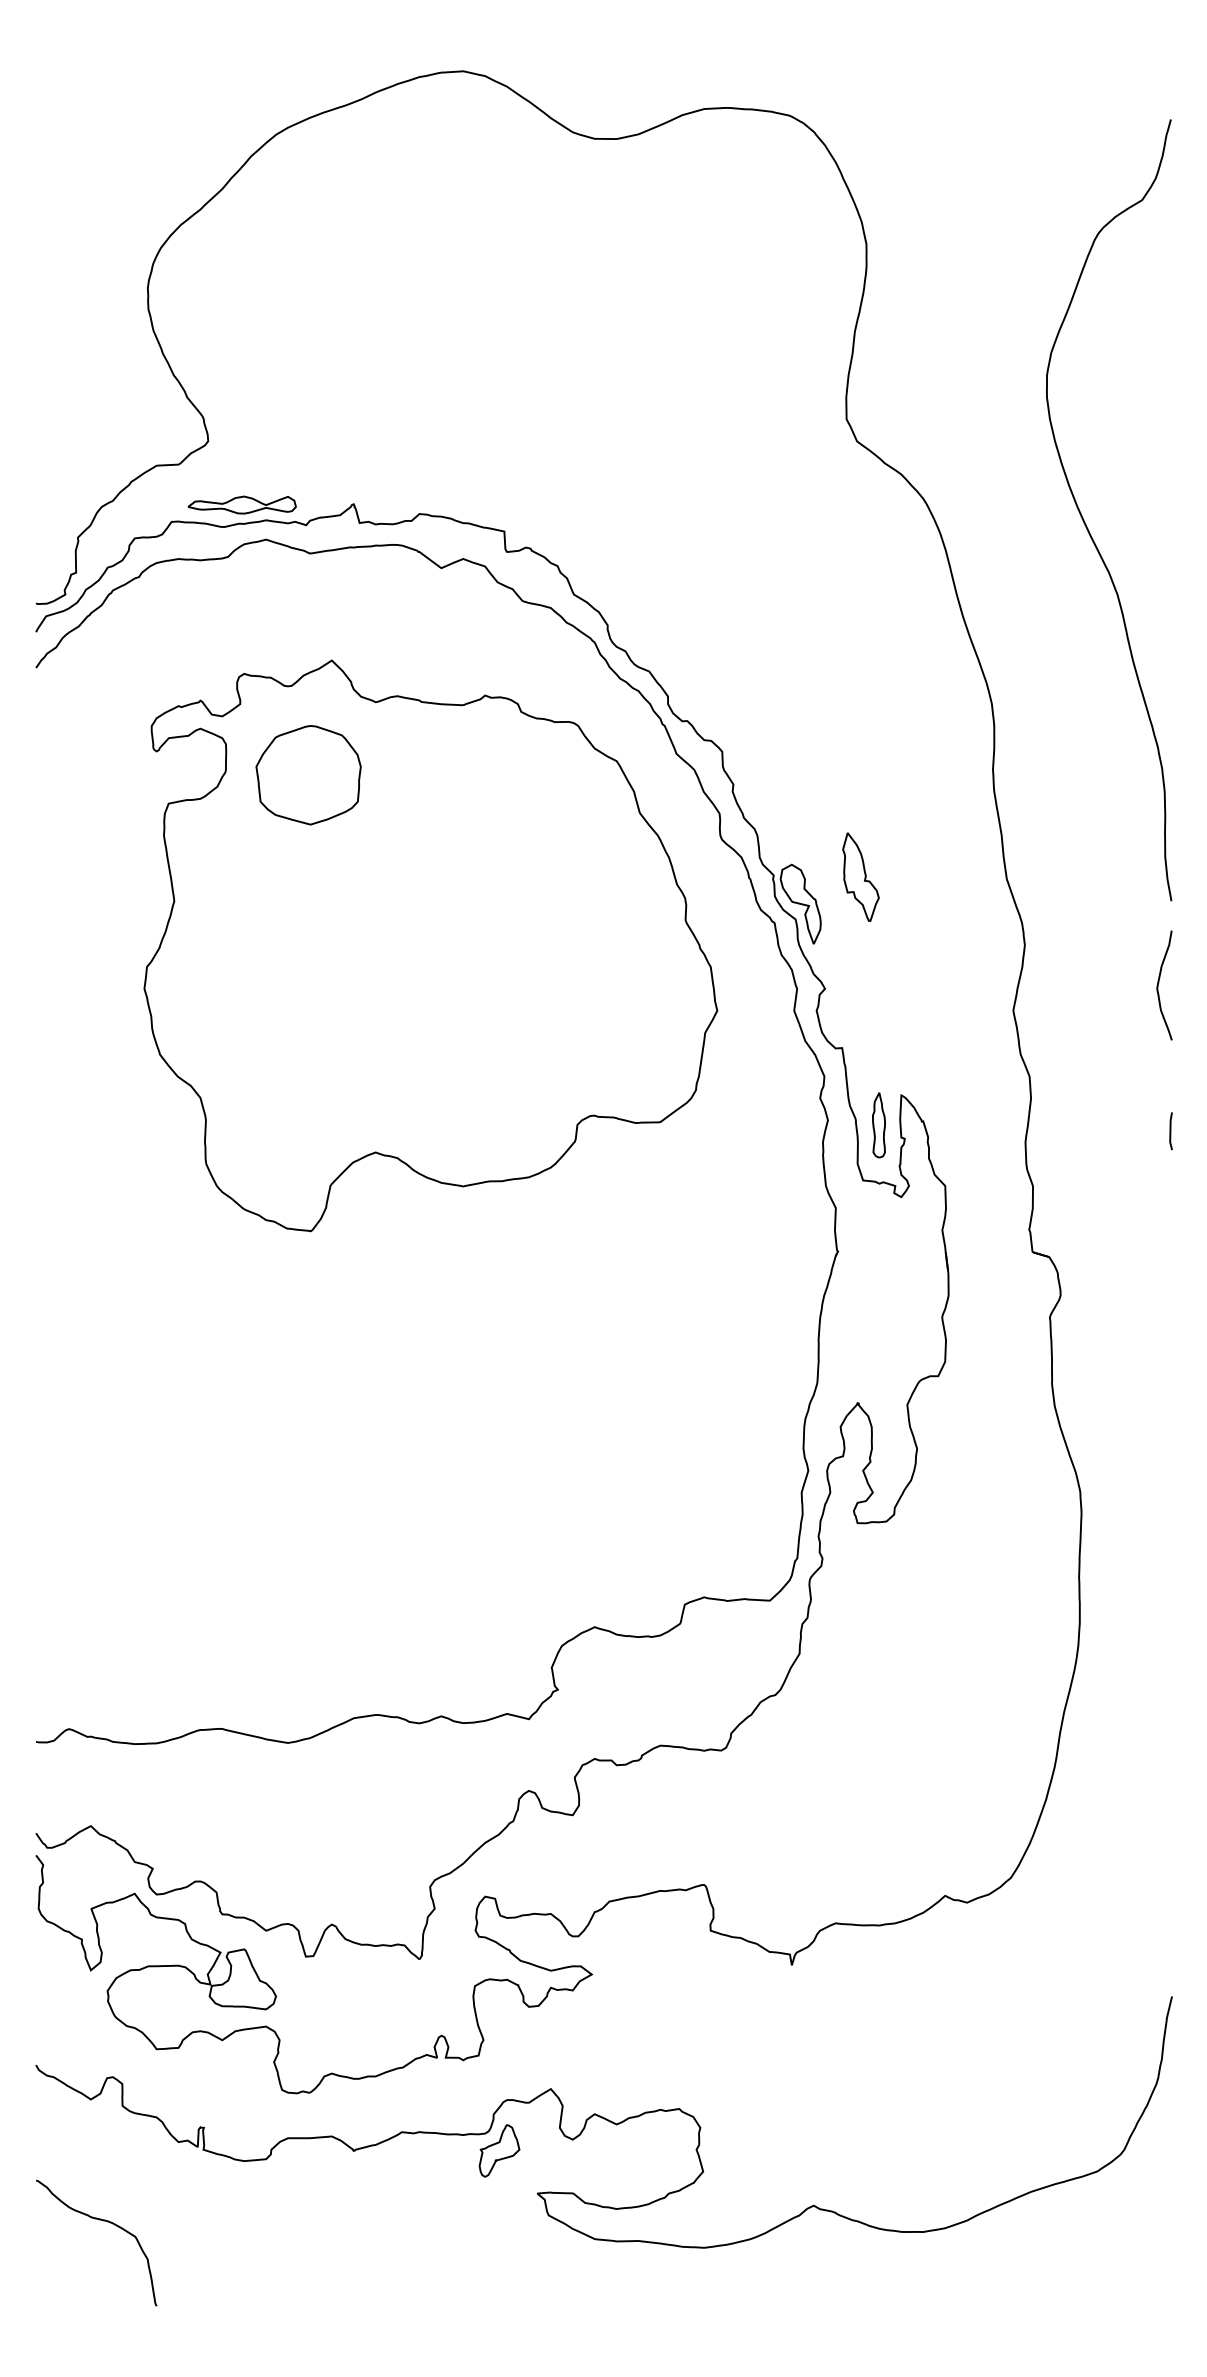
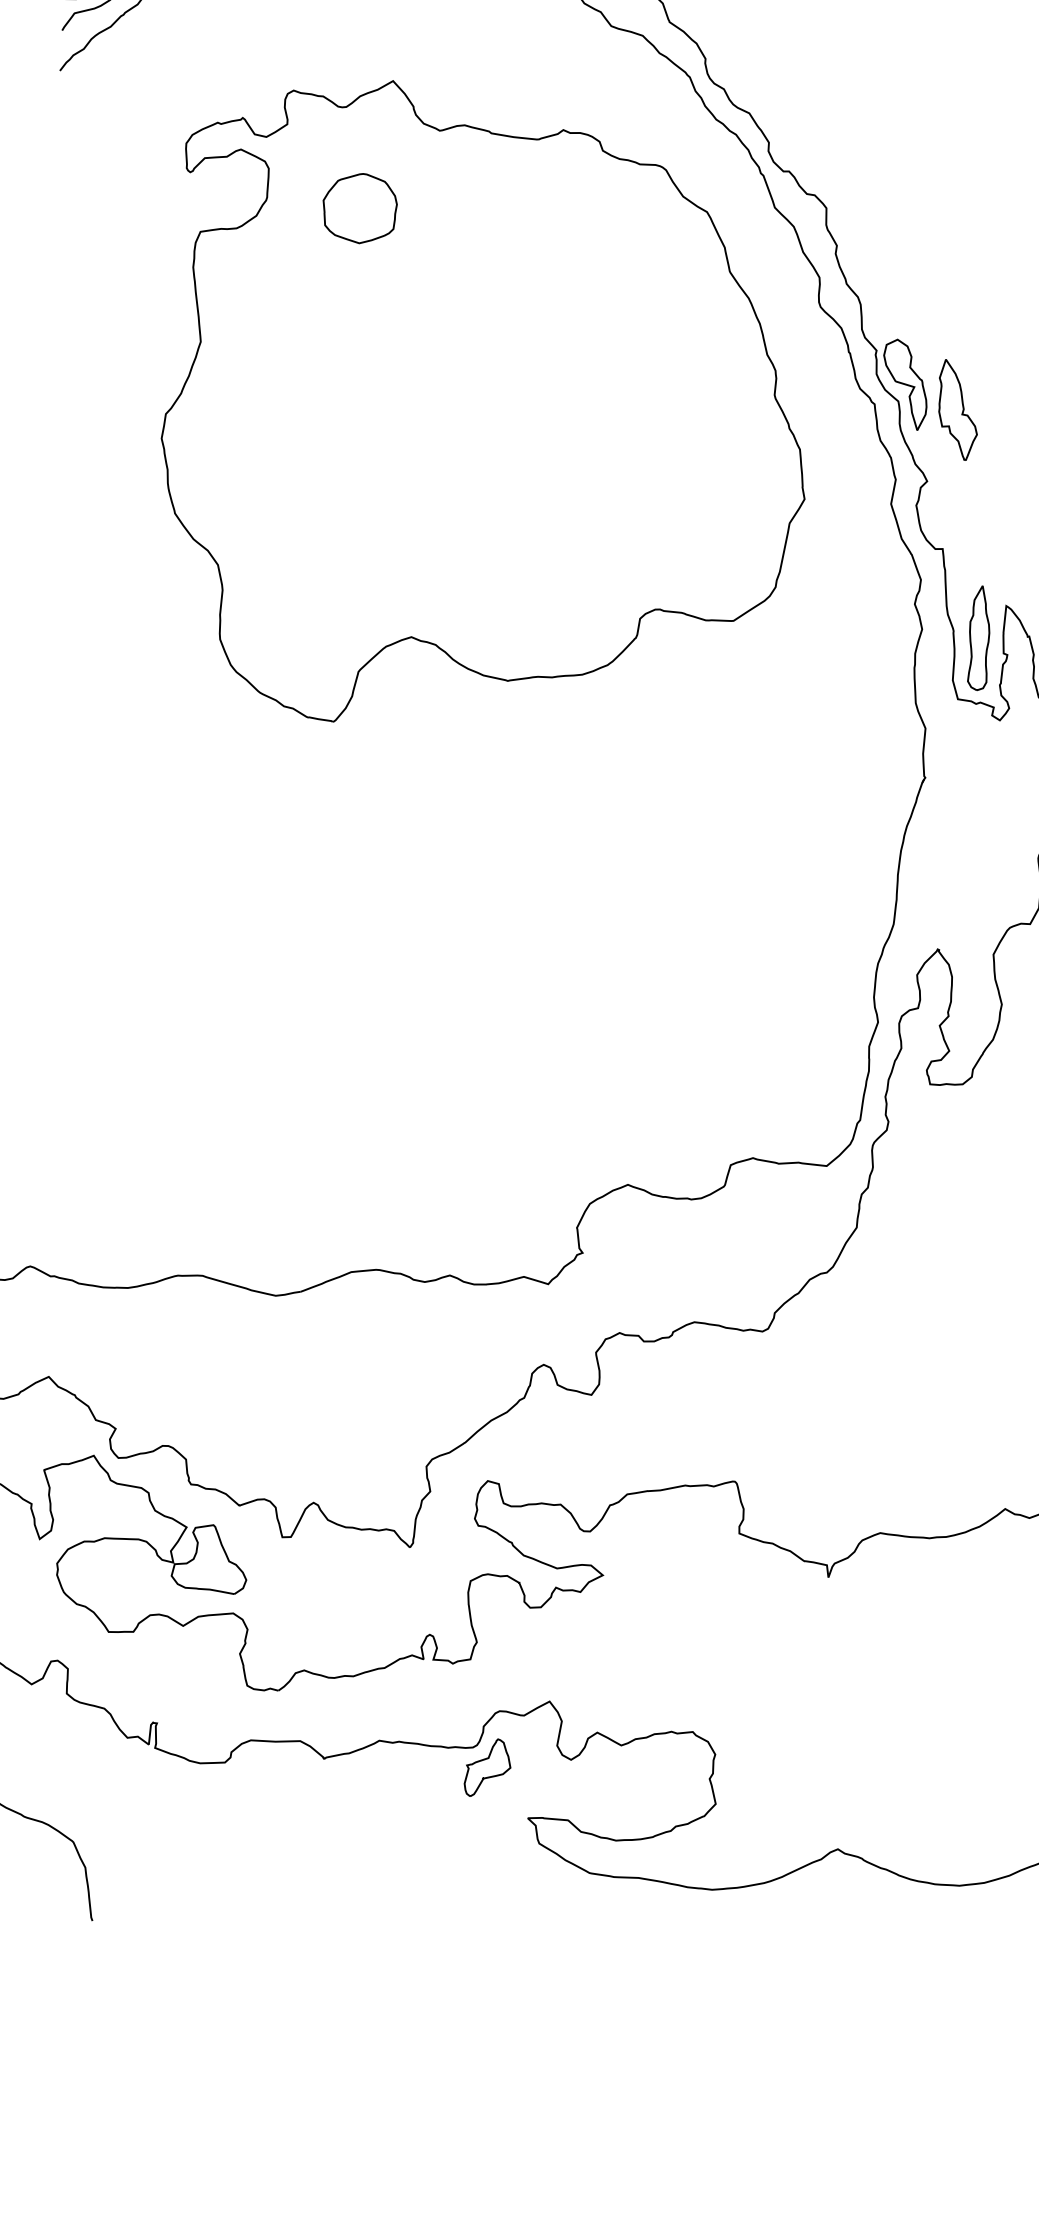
part: (308, 774) -> (359, 207), size x0.62
part: (860, 876) -> (957, 409), moved
part: (878, 1125) -> (978, 638), size x1.43

